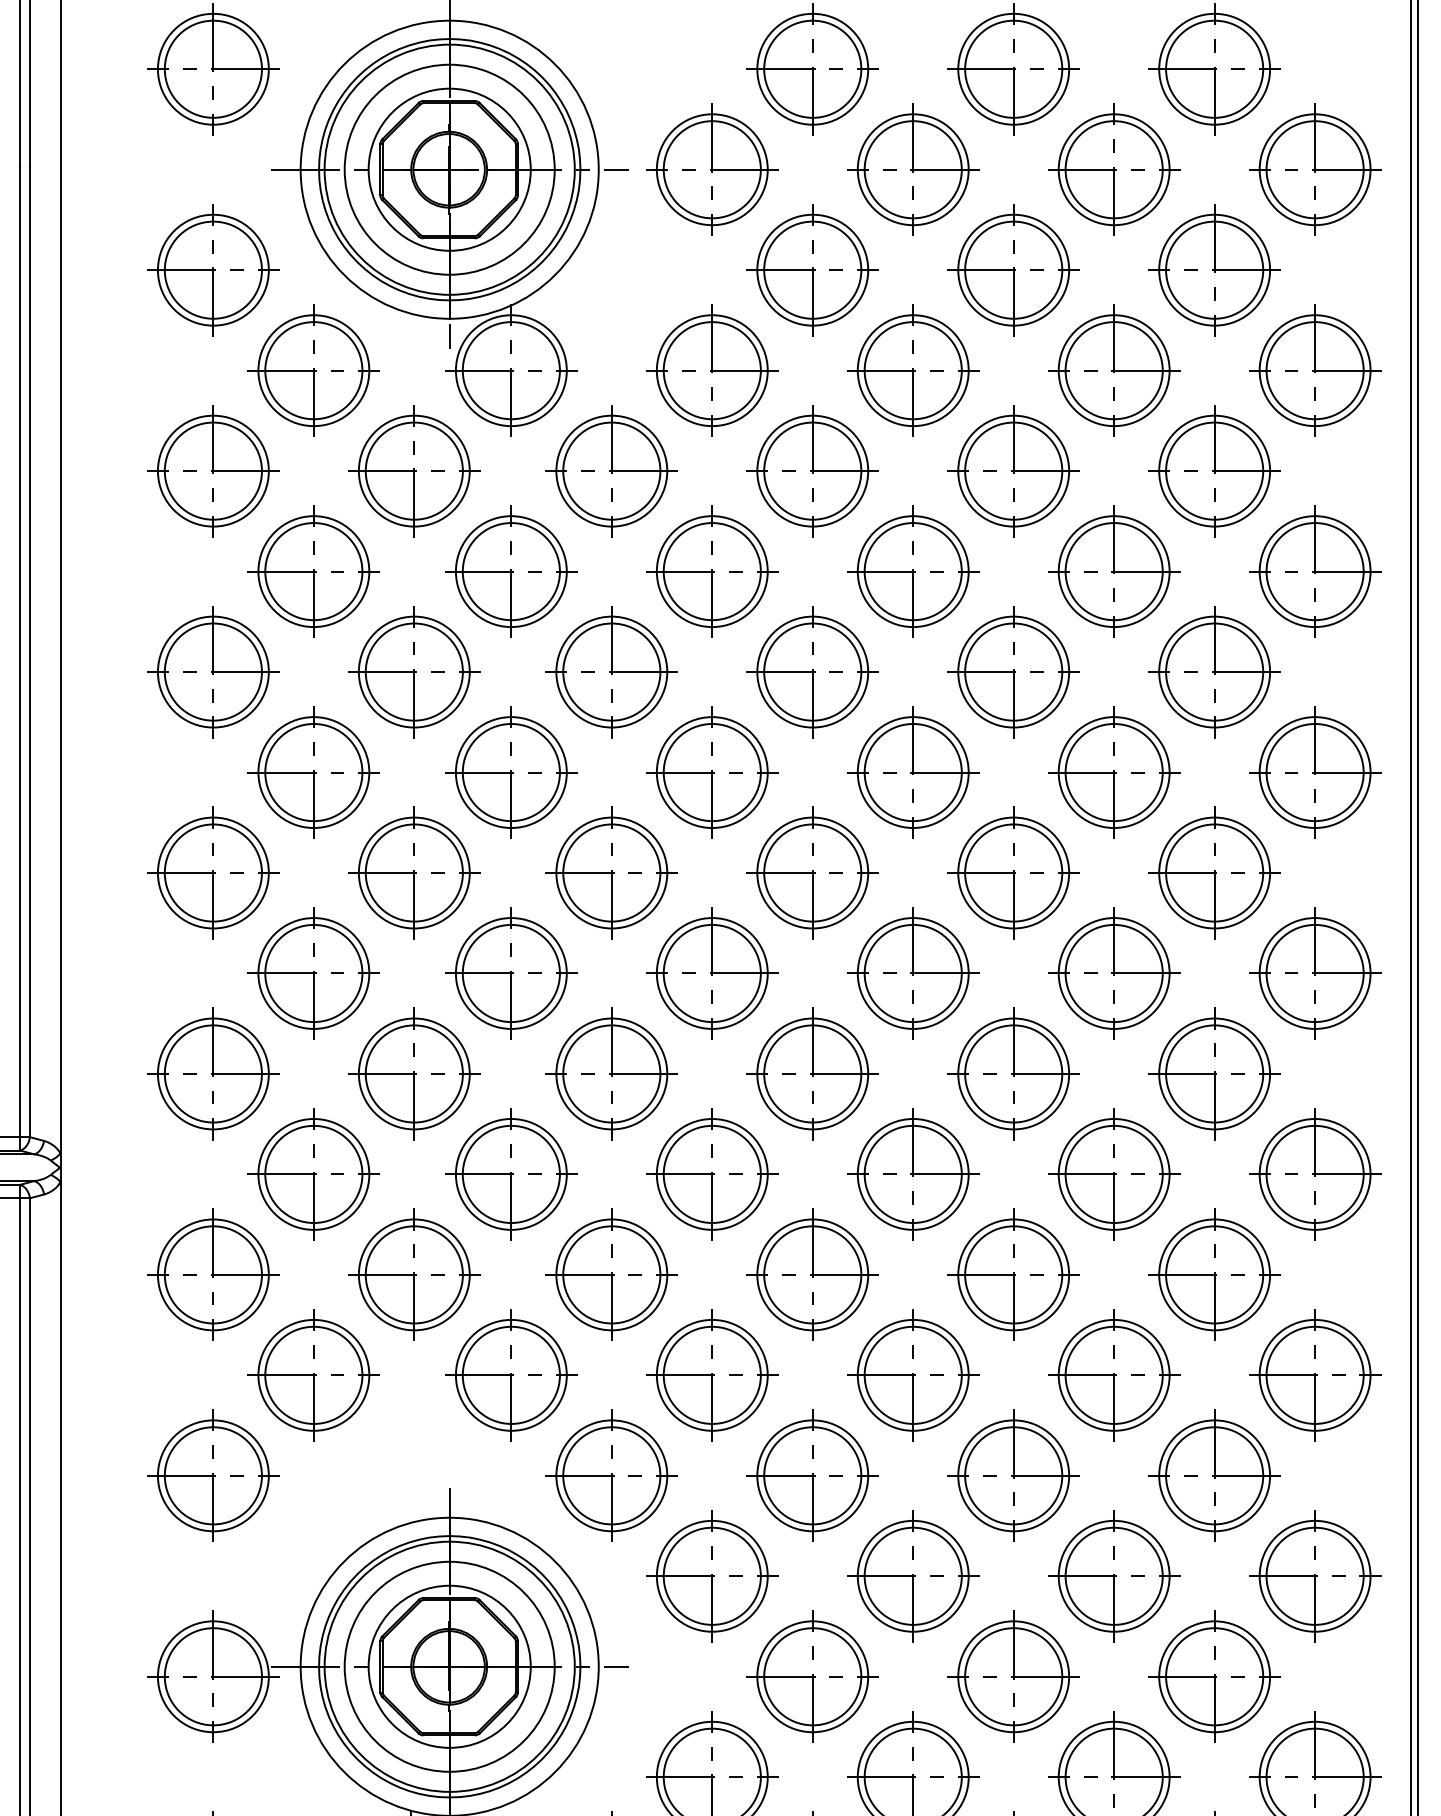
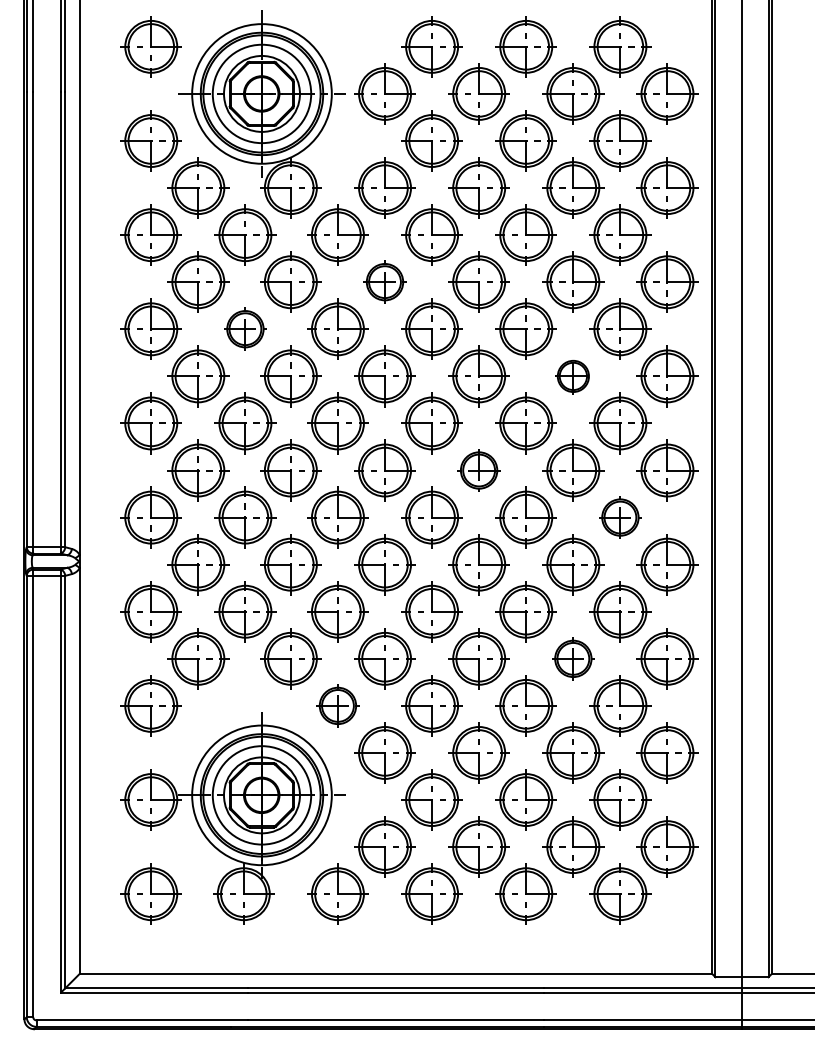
part: (711, 570) -> (384, 281), size x0.7
part: (414, 670) -> (245, 328), size x0.7
part: (1114, 772) -> (573, 376), size x0.6
part: (911, 973) -> (478, 470), size x0.7
part: (1214, 1073) -> (620, 517), size x0.7
part: (1114, 1374) -> (573, 658), size x0.7
part: (610, 1474) -> (337, 705), size x0.7

